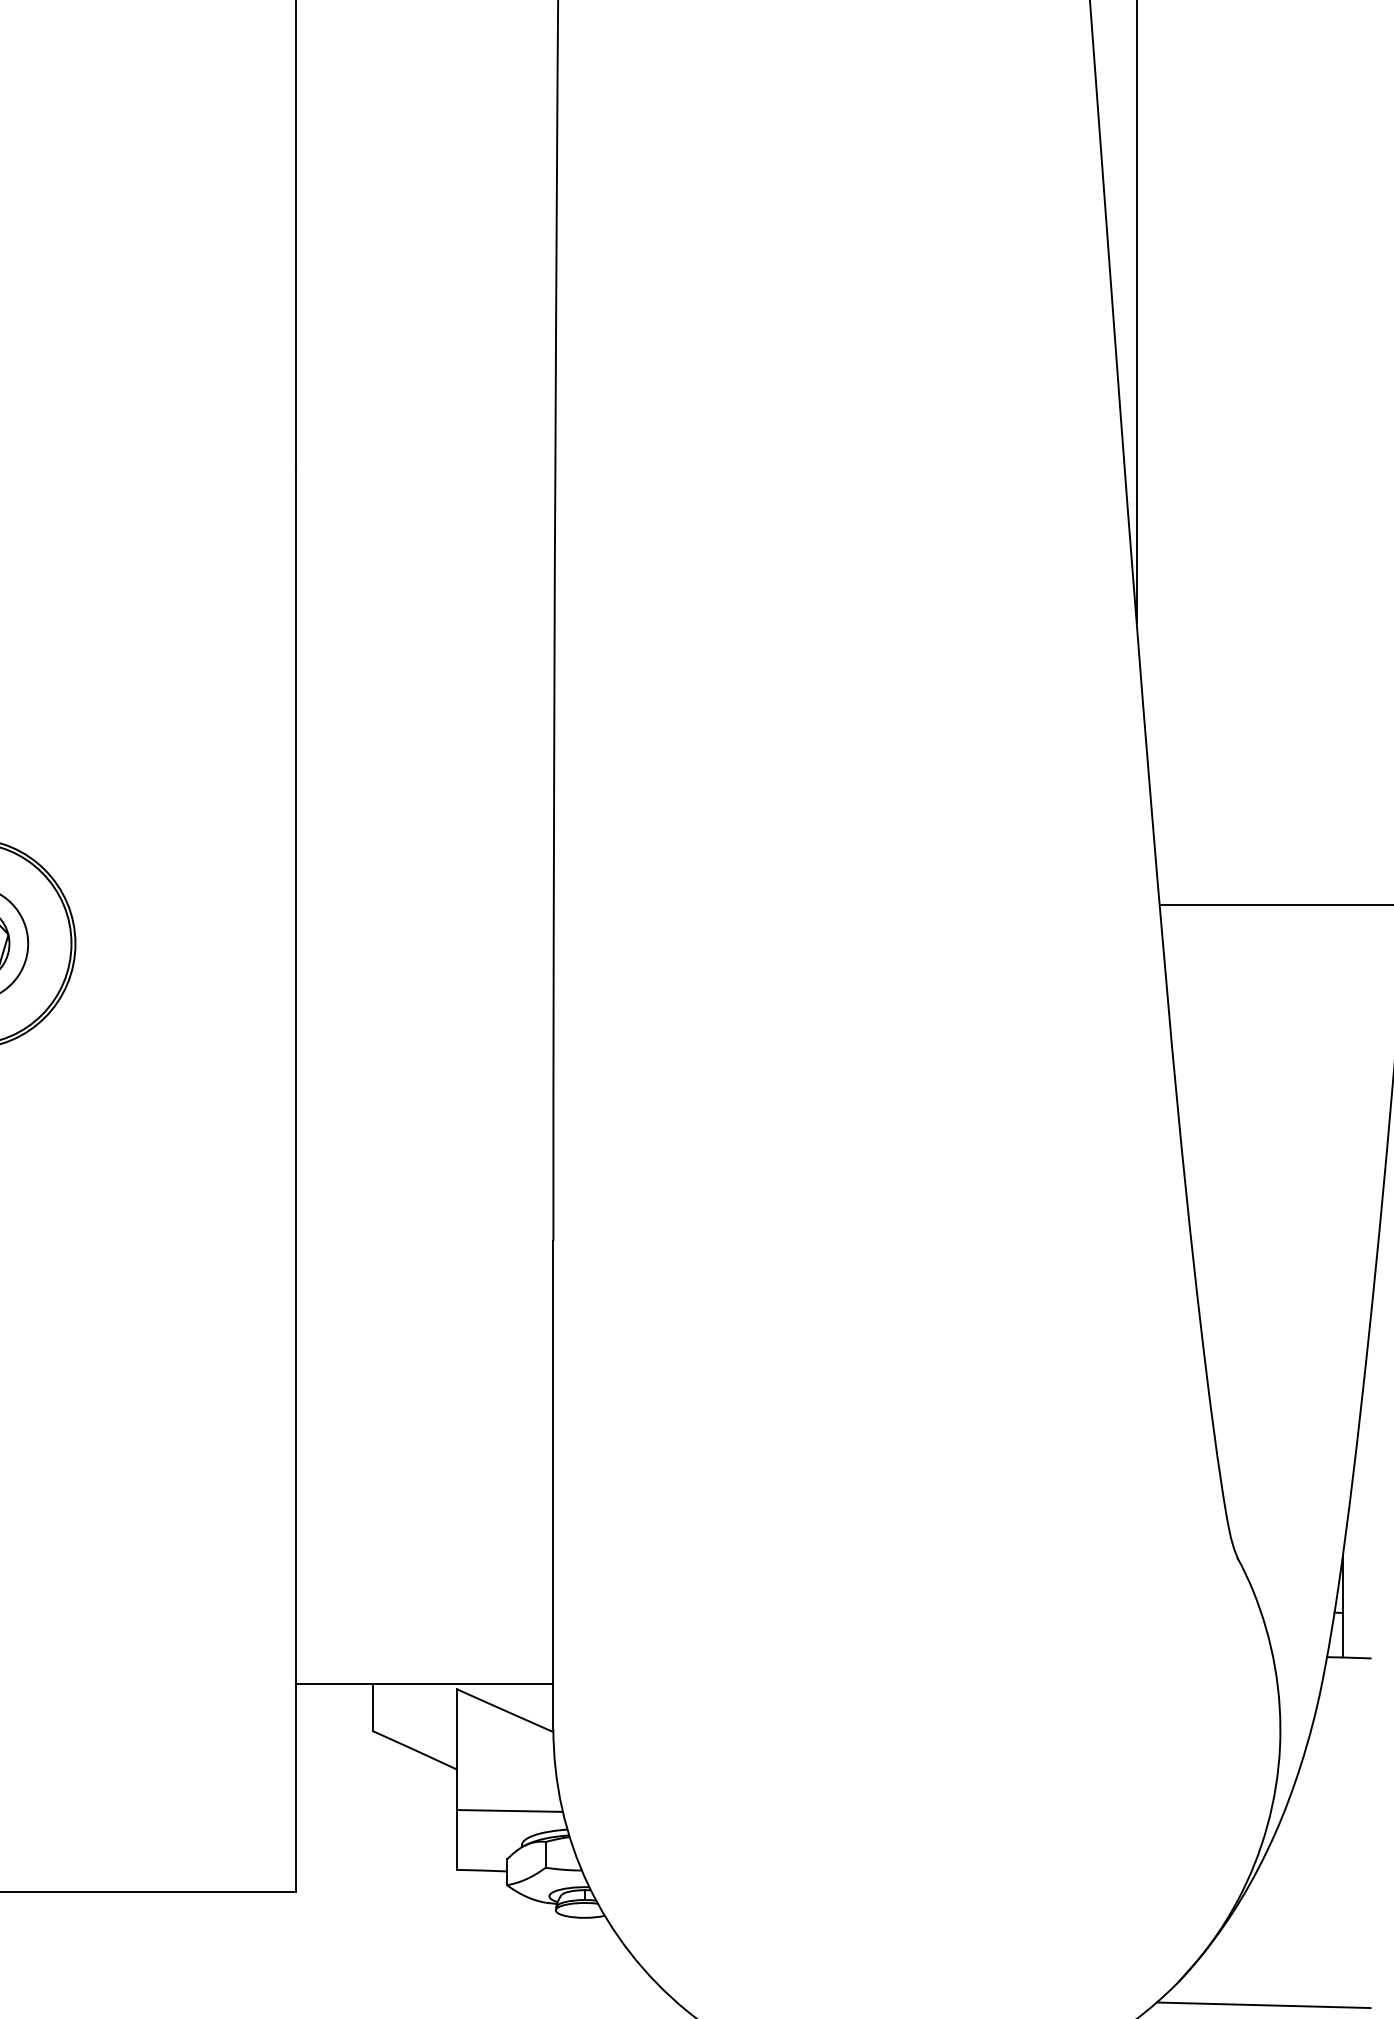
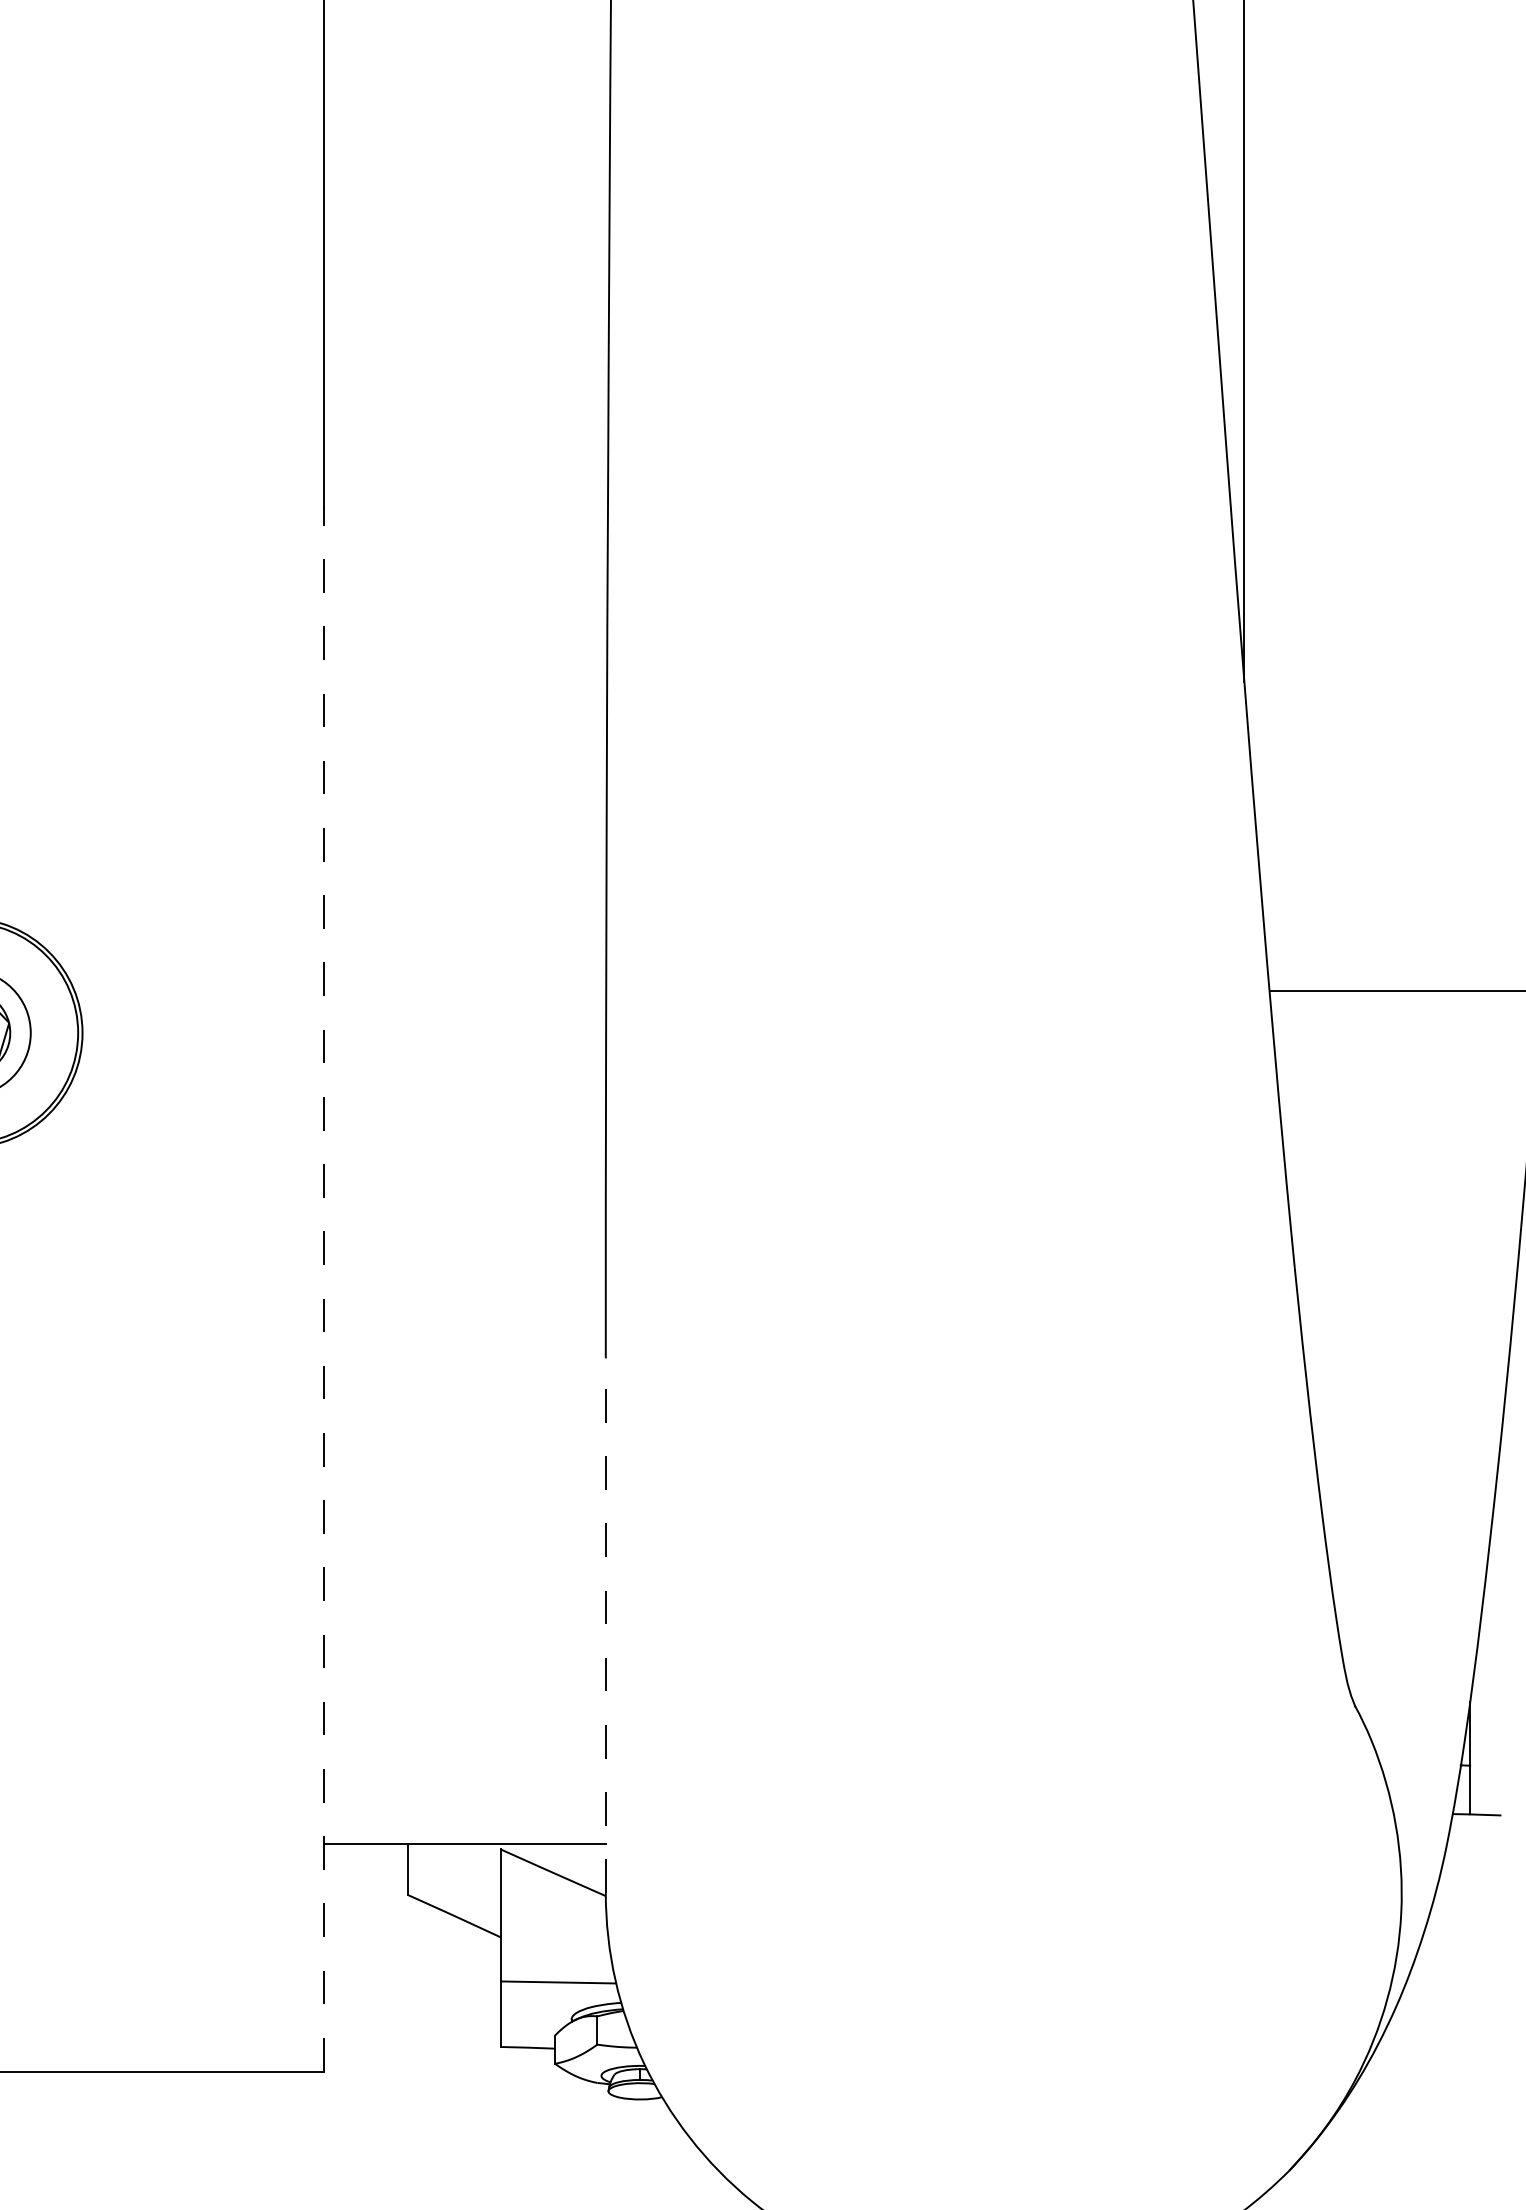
line: (296, 1178) -> (324, 1289), solid -> dashed
line: (553, 1484) -> (605, 1625), solid -> dashed
line: (1263, 2005) -> (1383, 2195), removed

